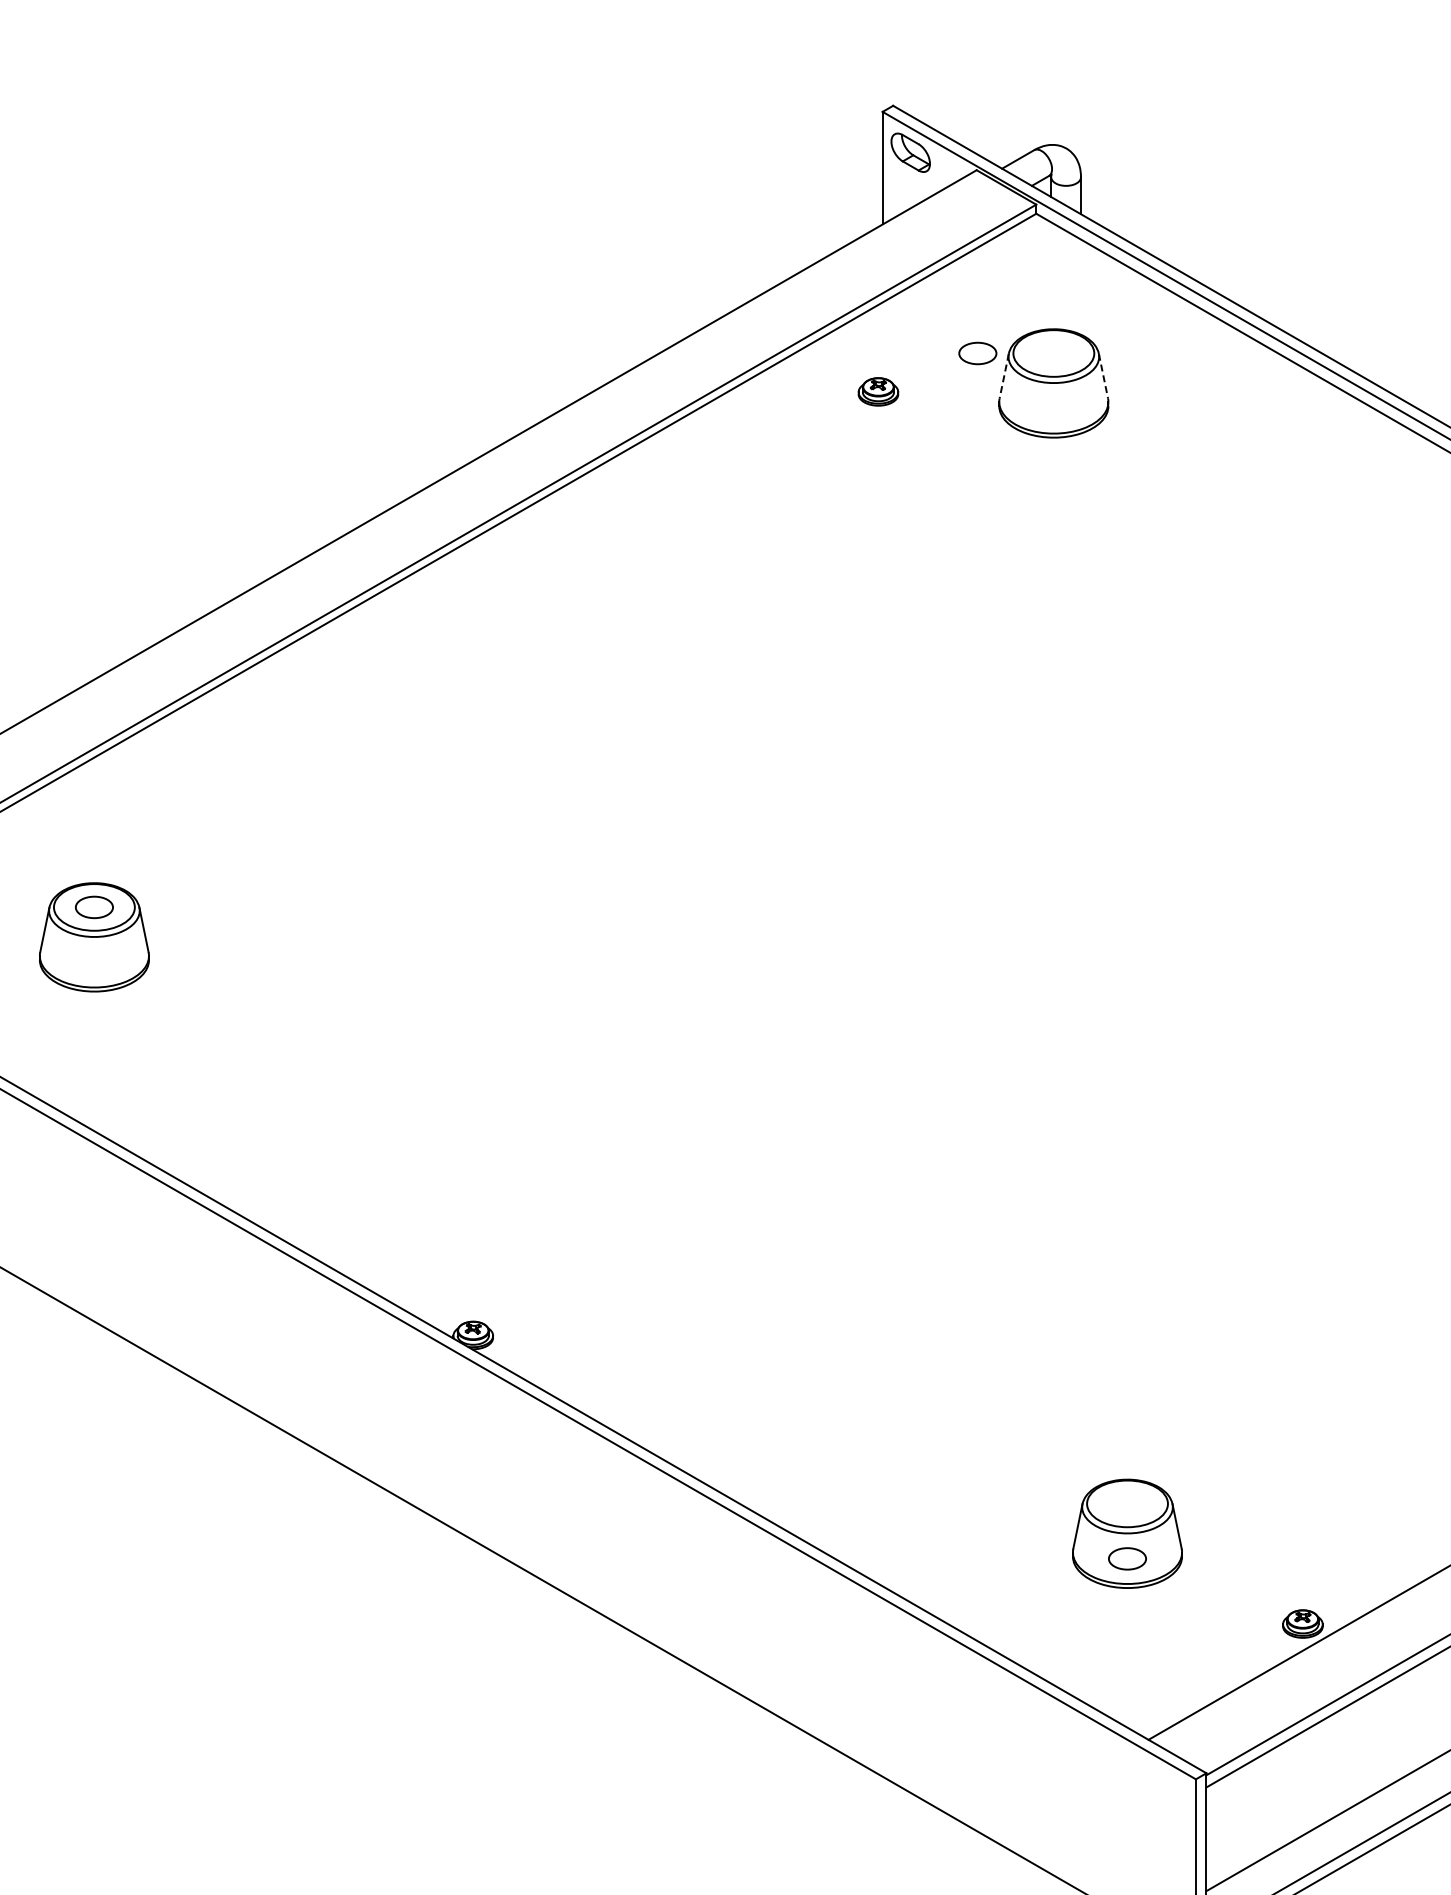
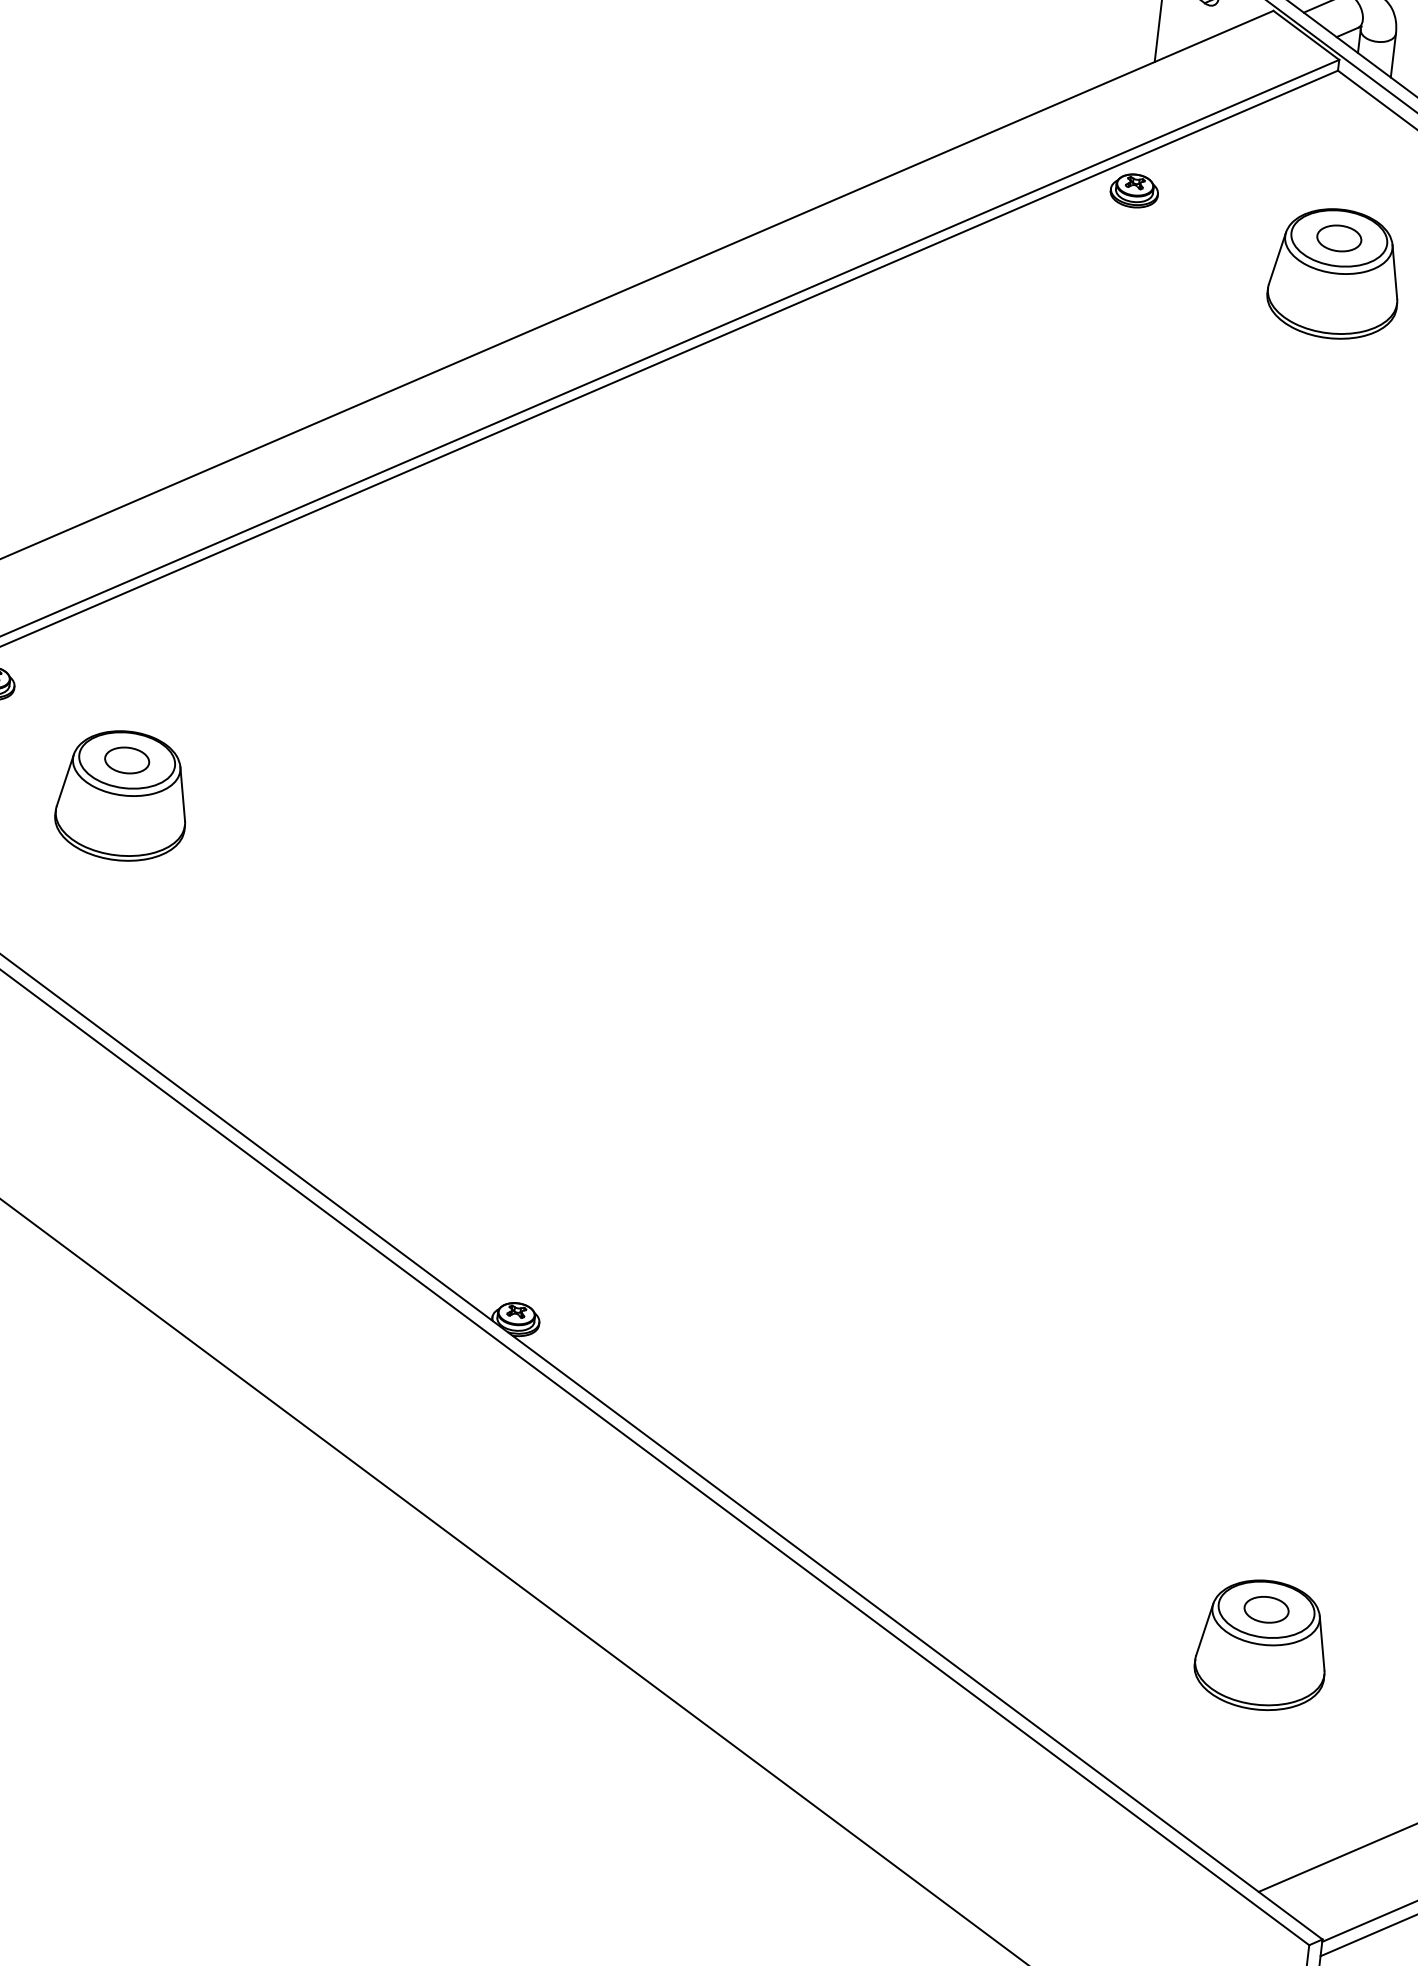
part: (977, 353) -> (1338, 238), moved
line: (1004, 376) -> (1277, 258), dashed -> solid
line: (1103, 376) -> (1394, 272), dashed -> solid
part: (878, 391) -> (1134, 190), moved
part: (1127, 1558) -> (1266, 1609), moved

